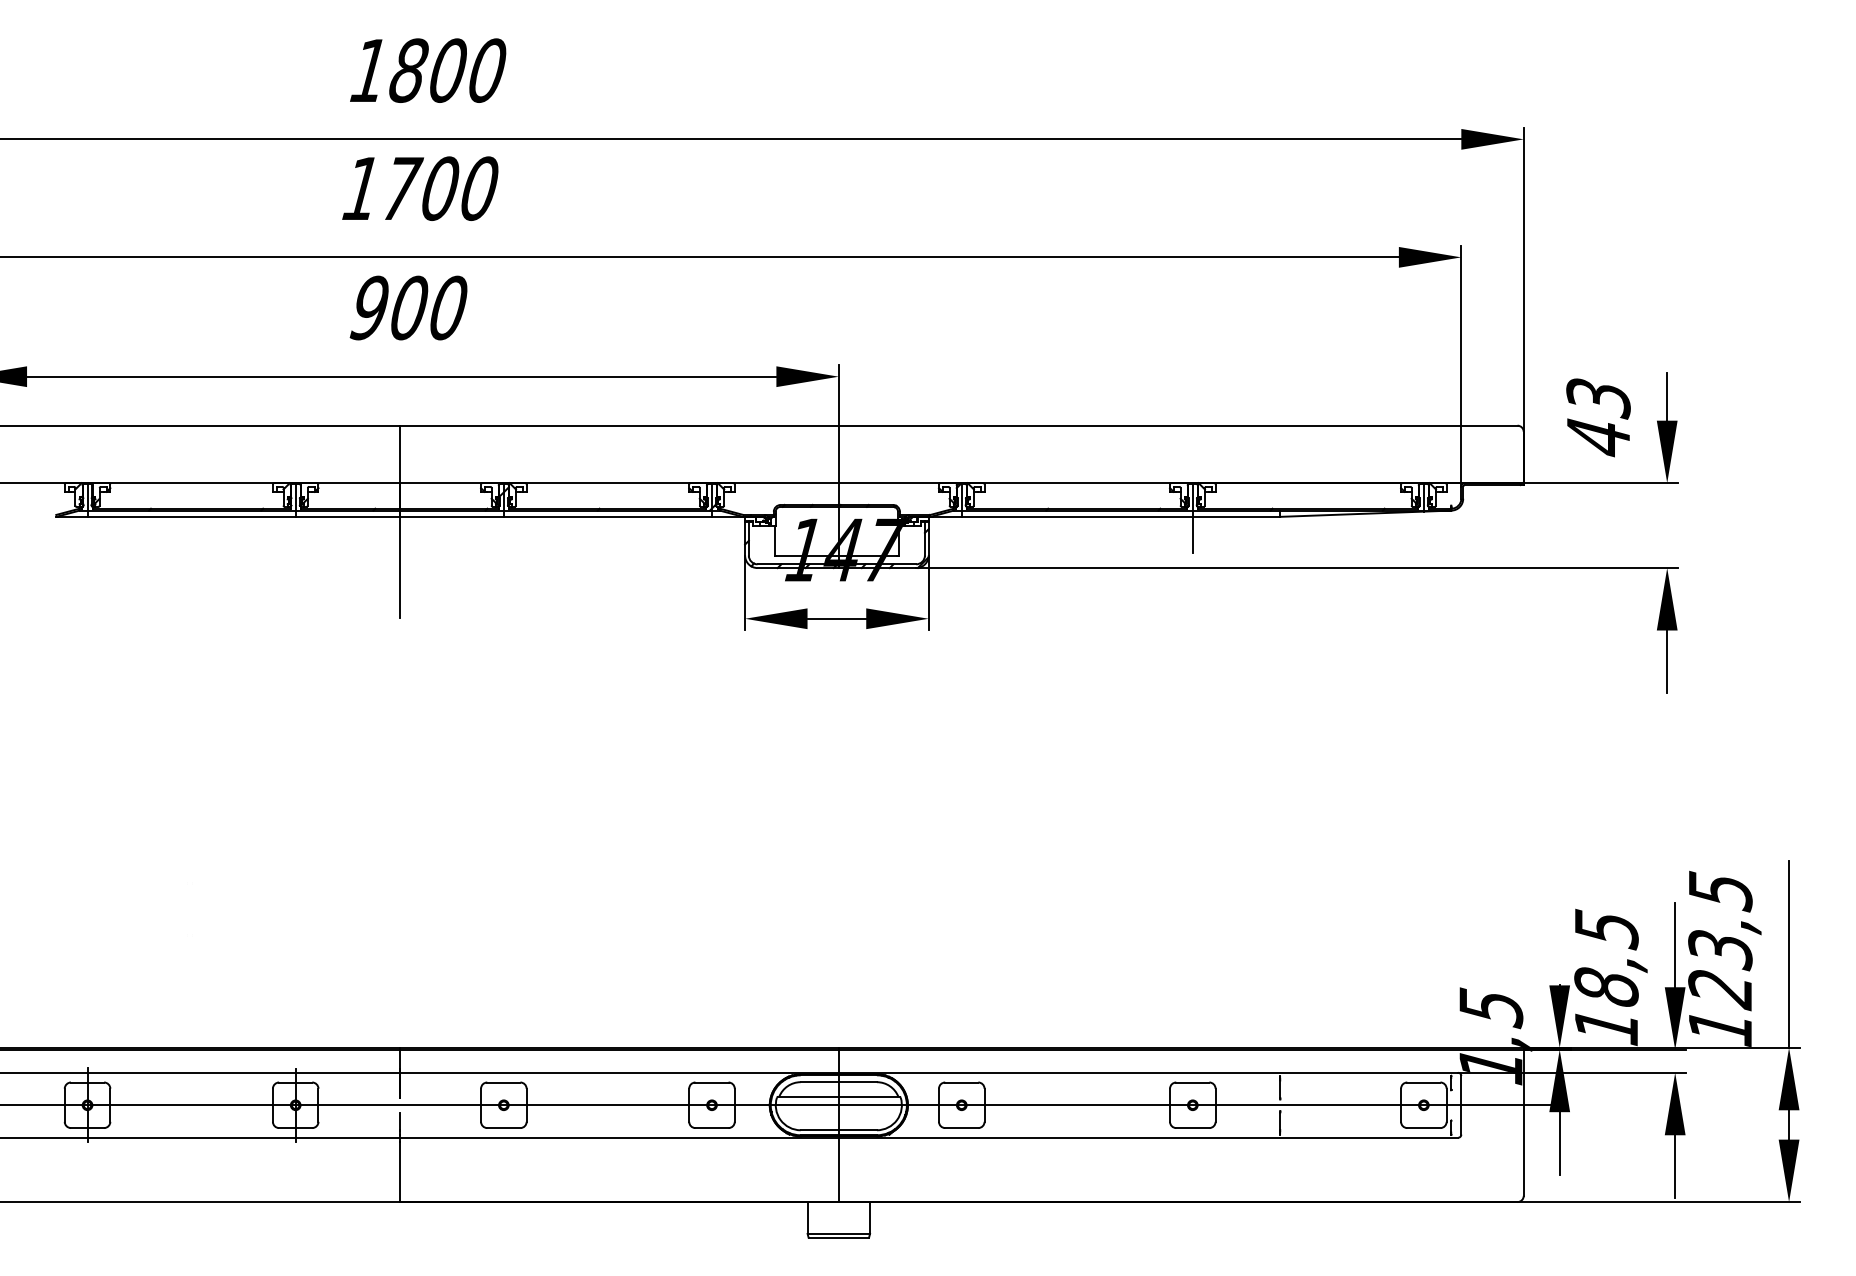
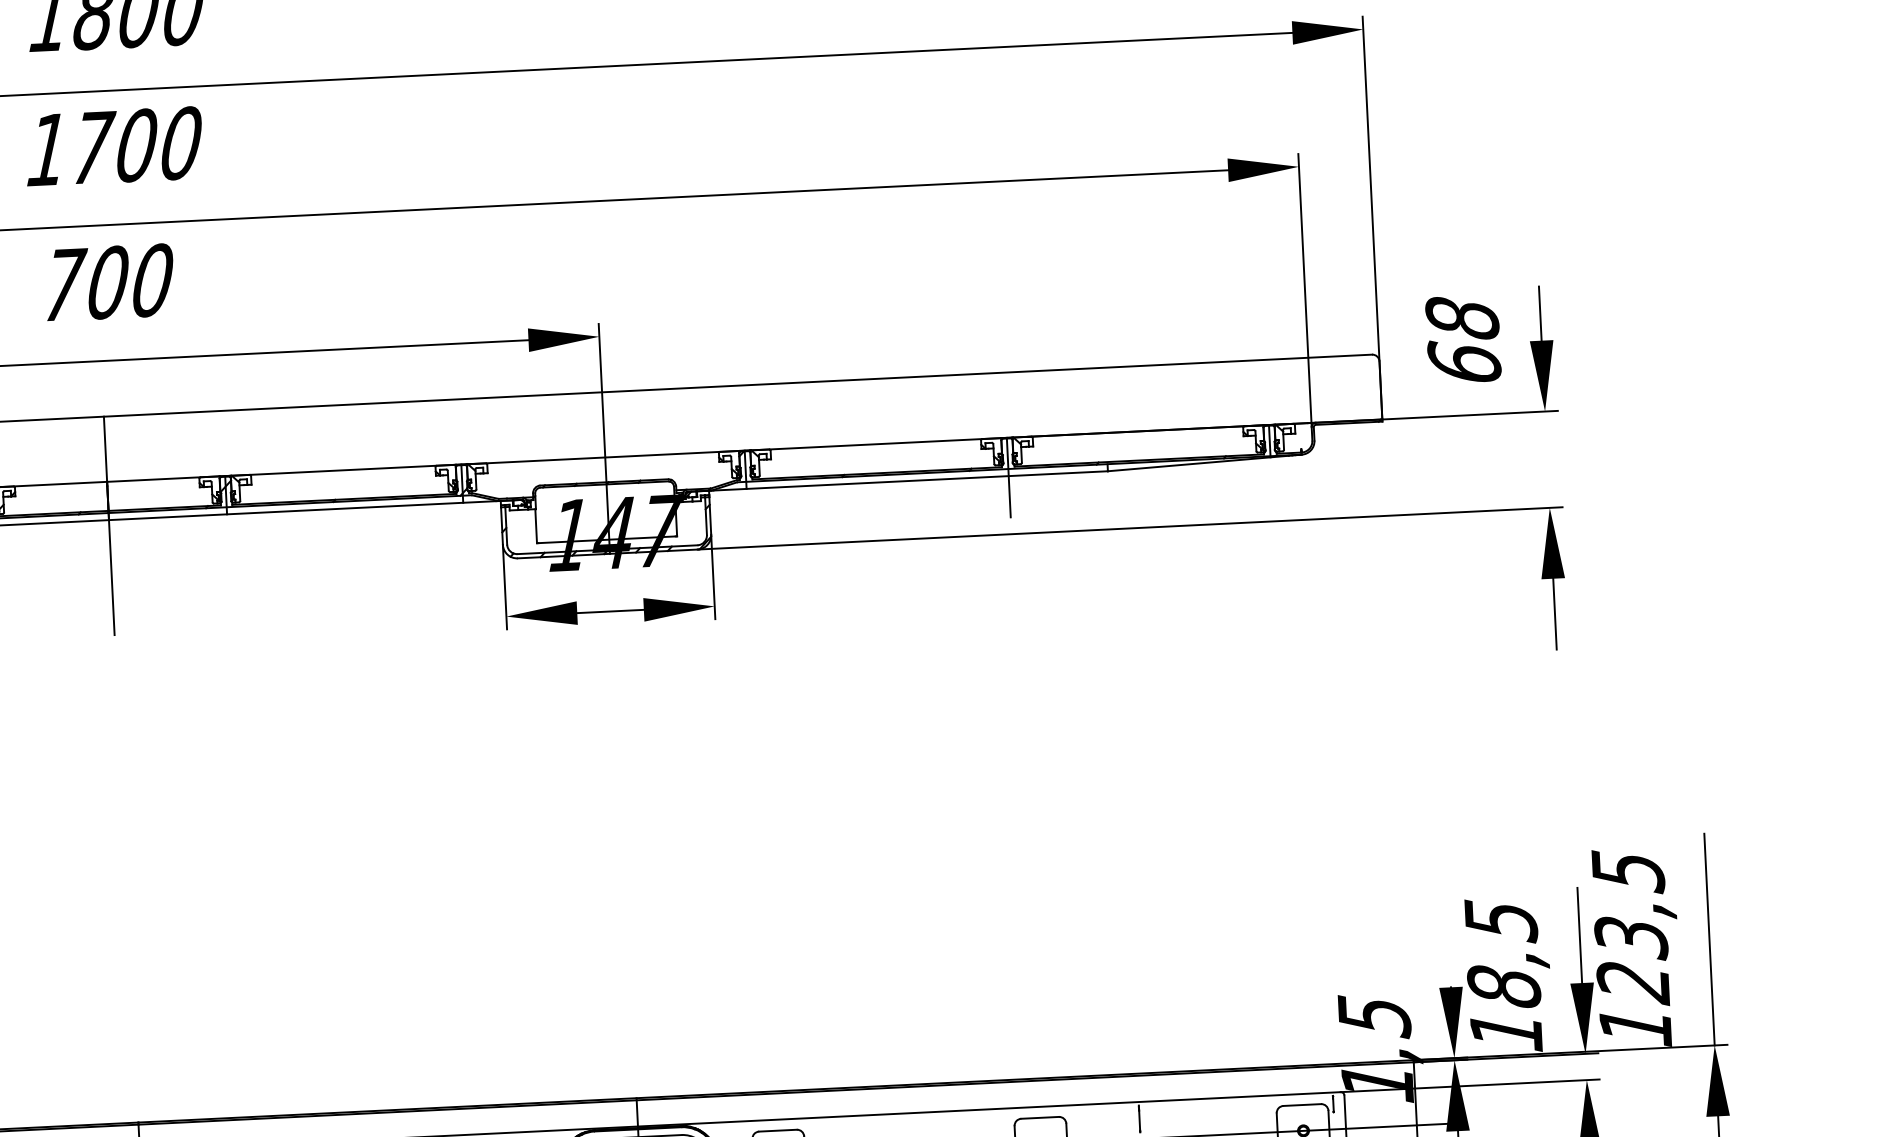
text: (370, 307) -> (64, 284), 900 -> 700
text: (1598, 417) -> (1463, 340), 43 -> 68

